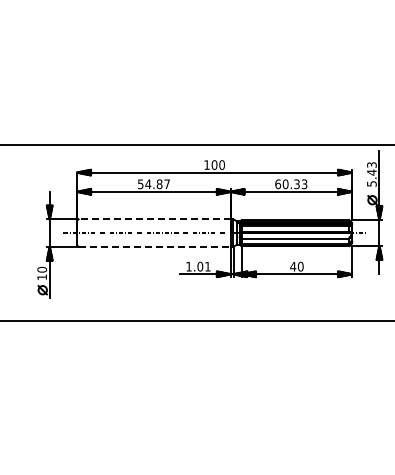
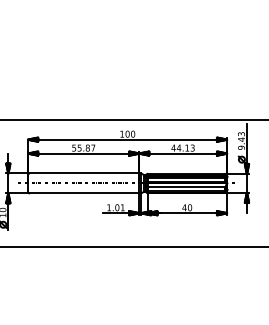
text: (371, 183) -> (241, 147), 5.43 -> 9.43
text: (148, 184) -> (79, 148), 54.87 -> 55.87
text: (287, 184) -> (180, 148), 60.33 -> 44.13
line: (154, 219) -> (84, 173), dashed -> solid
line: (155, 246) -> (84, 193), dashed -> solid

